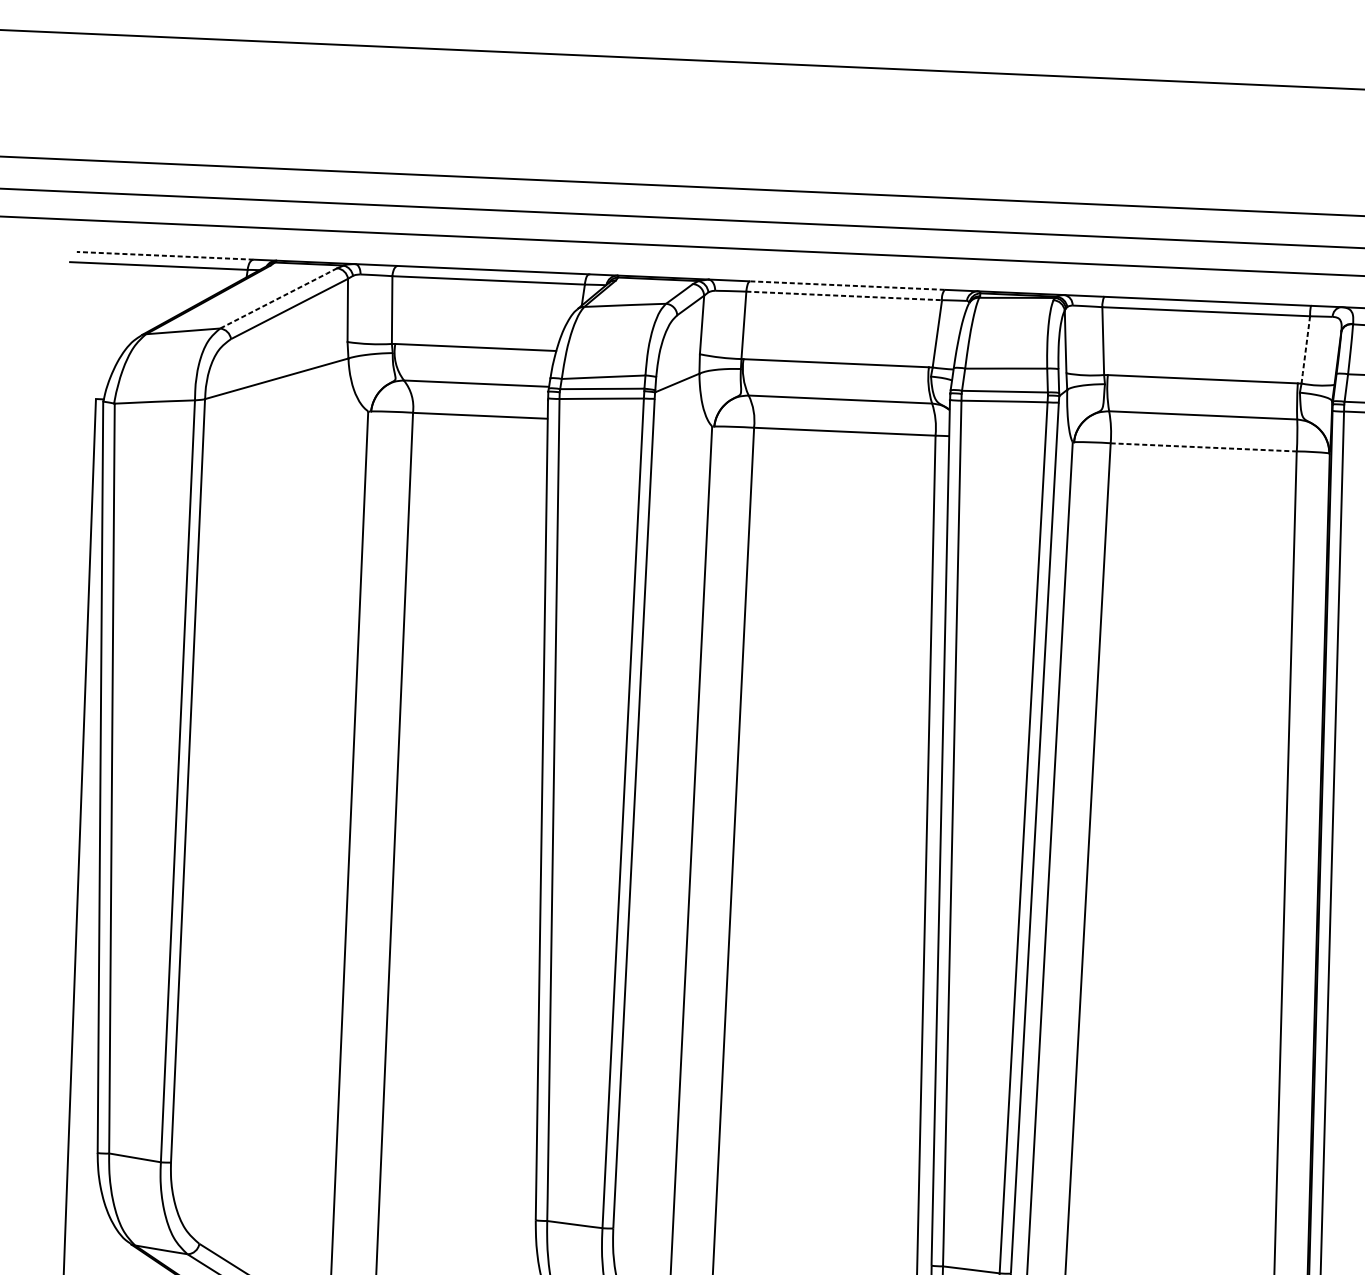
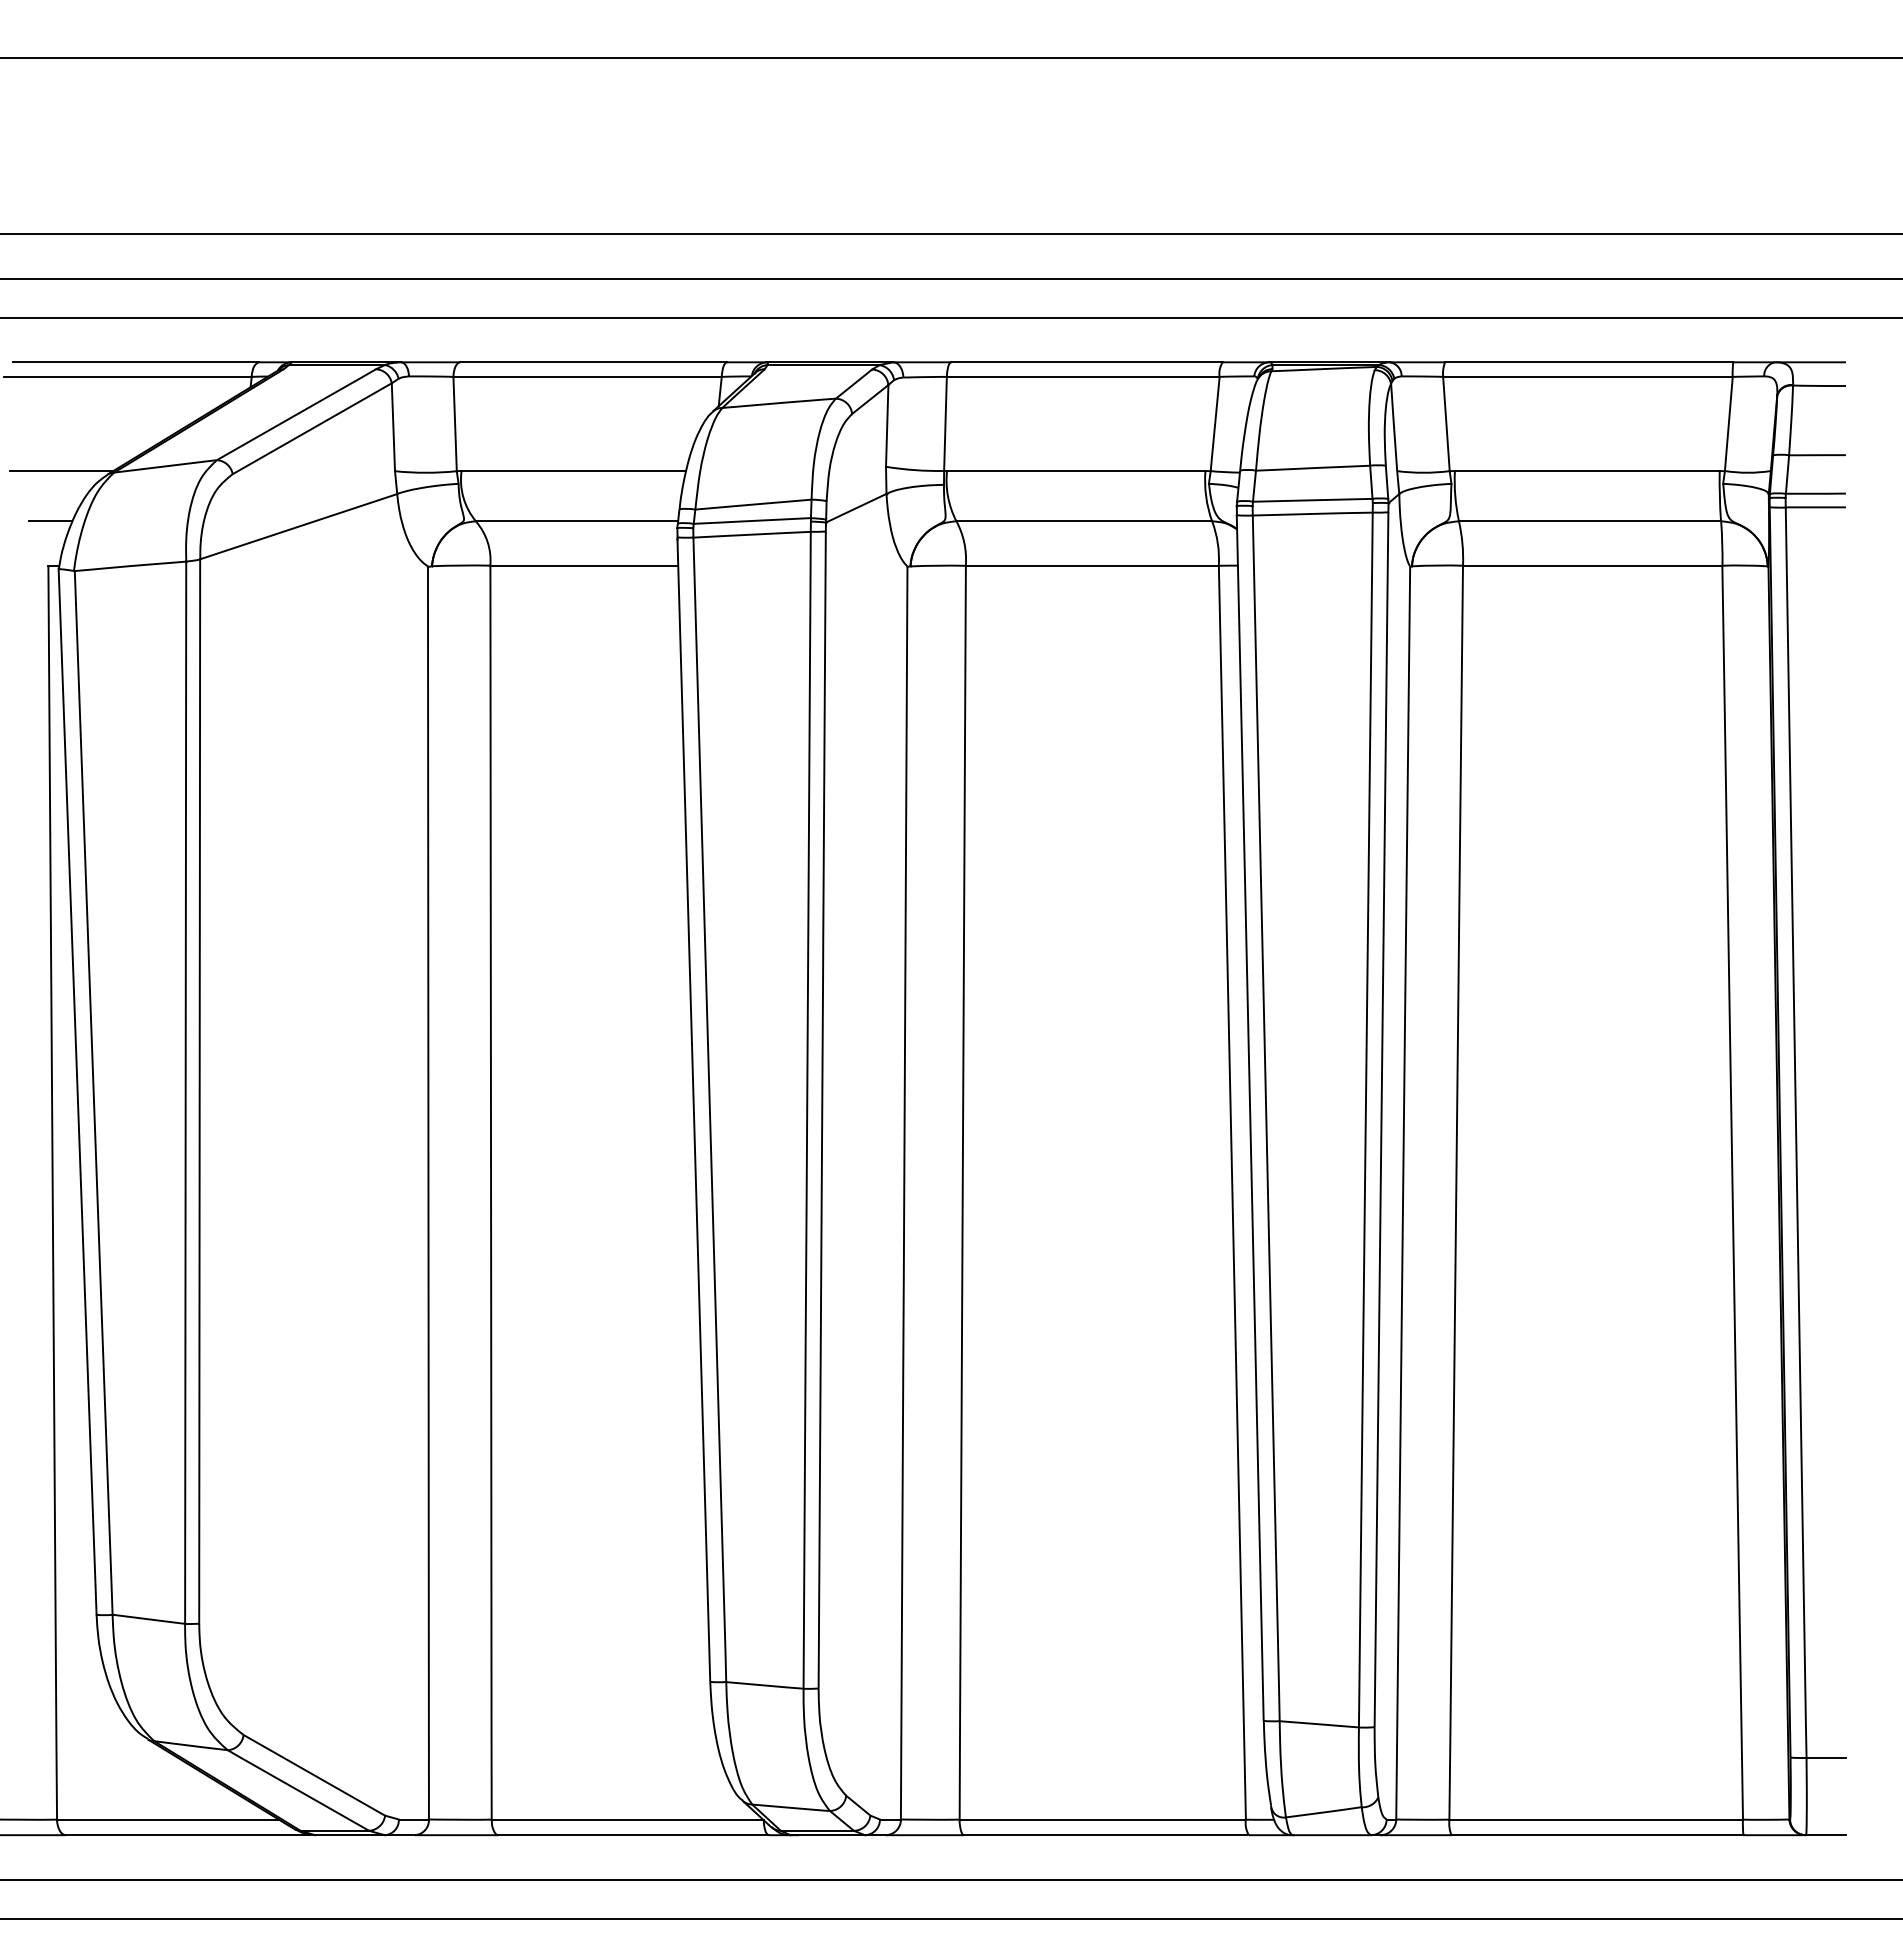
line: (164, 255) -> (135, 362), dashed -> solid
line: (847, 285) -> (1087, 362), dashed -> solid
line: (844, 295) -> (1083, 376), dashed -> solid
line: (279, 298) -> (297, 414), dashed -> solid
line: (107, 331) -> (60, 471), added
line: (1305, 350) -> (1728, 424), dashed -> solid
line: (98, 367) -> (50, 521), added
line: (1203, 447) -> (1592, 565), dashed -> solid

